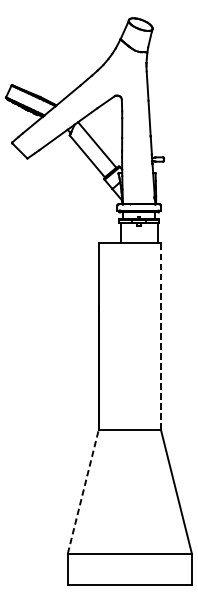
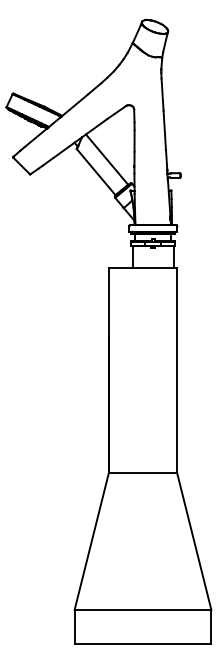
line: (161, 336) -> (177, 370), dashed -> solid
line: (83, 491) -> (91, 541), dashed -> solid

